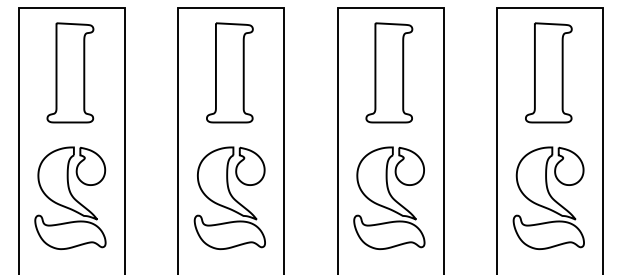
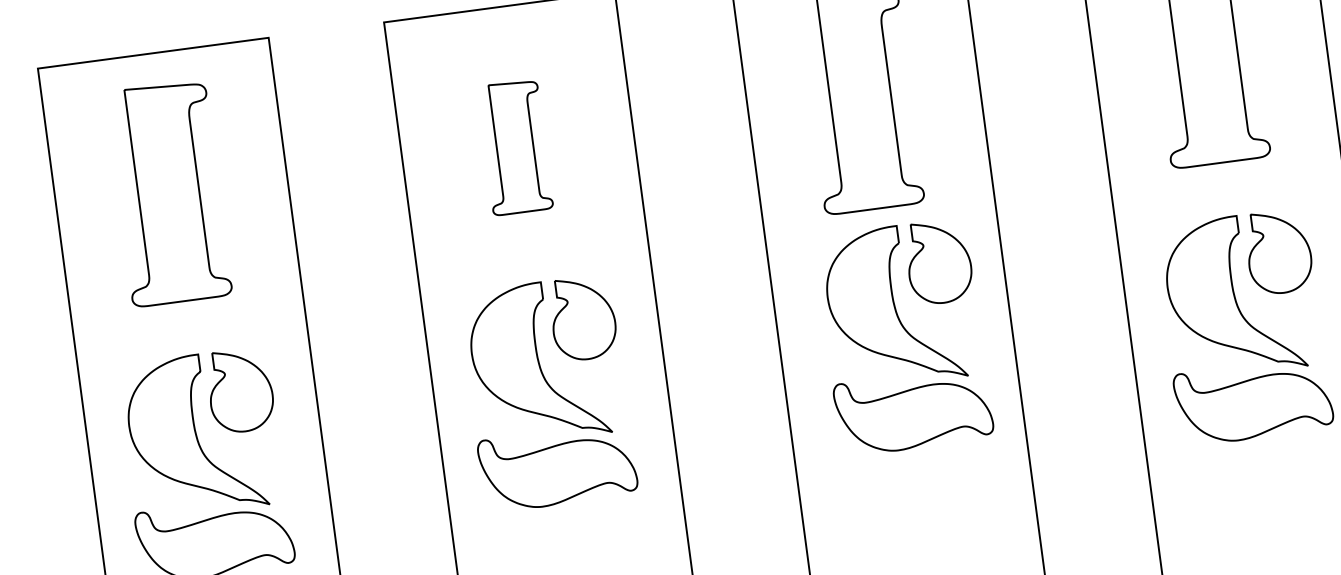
part: (229, 72) -> (514, 146), size x0.6
part: (229, 197) -> (546, 392), moved
part: (389, 197) -> (903, 335), moved

